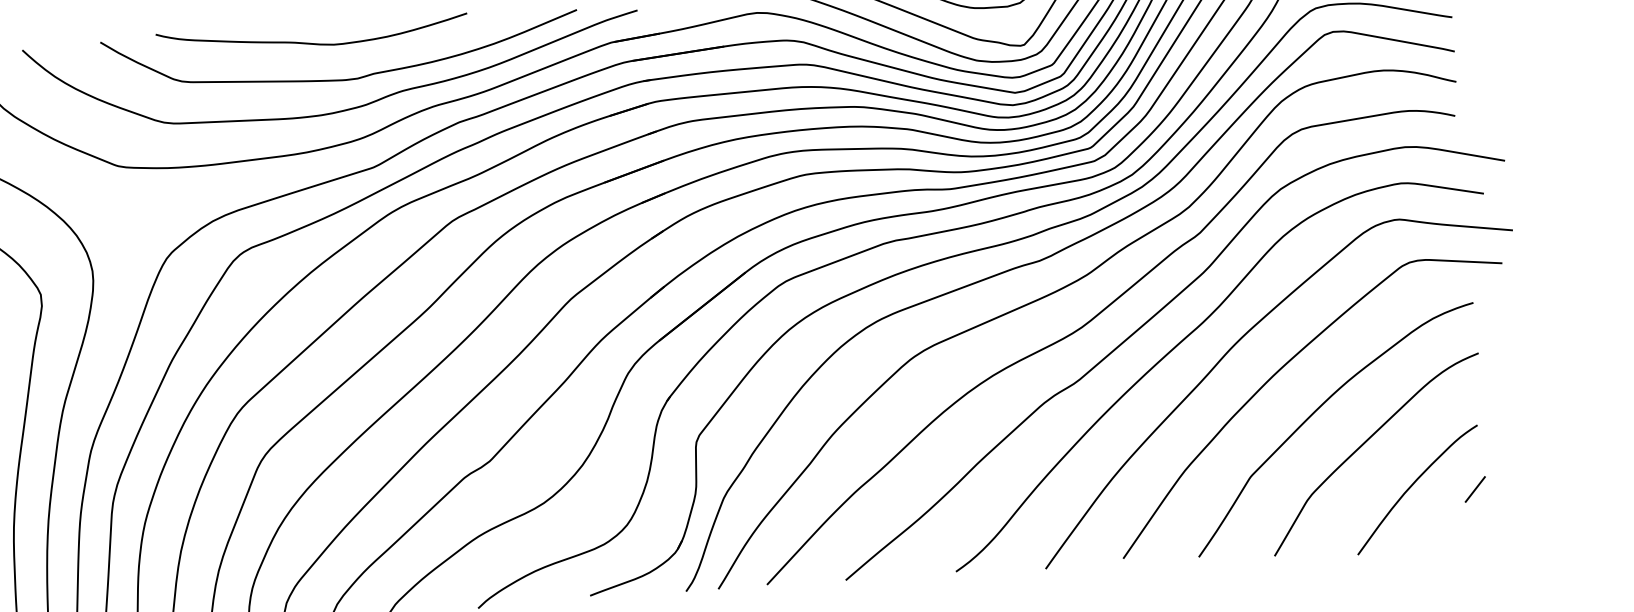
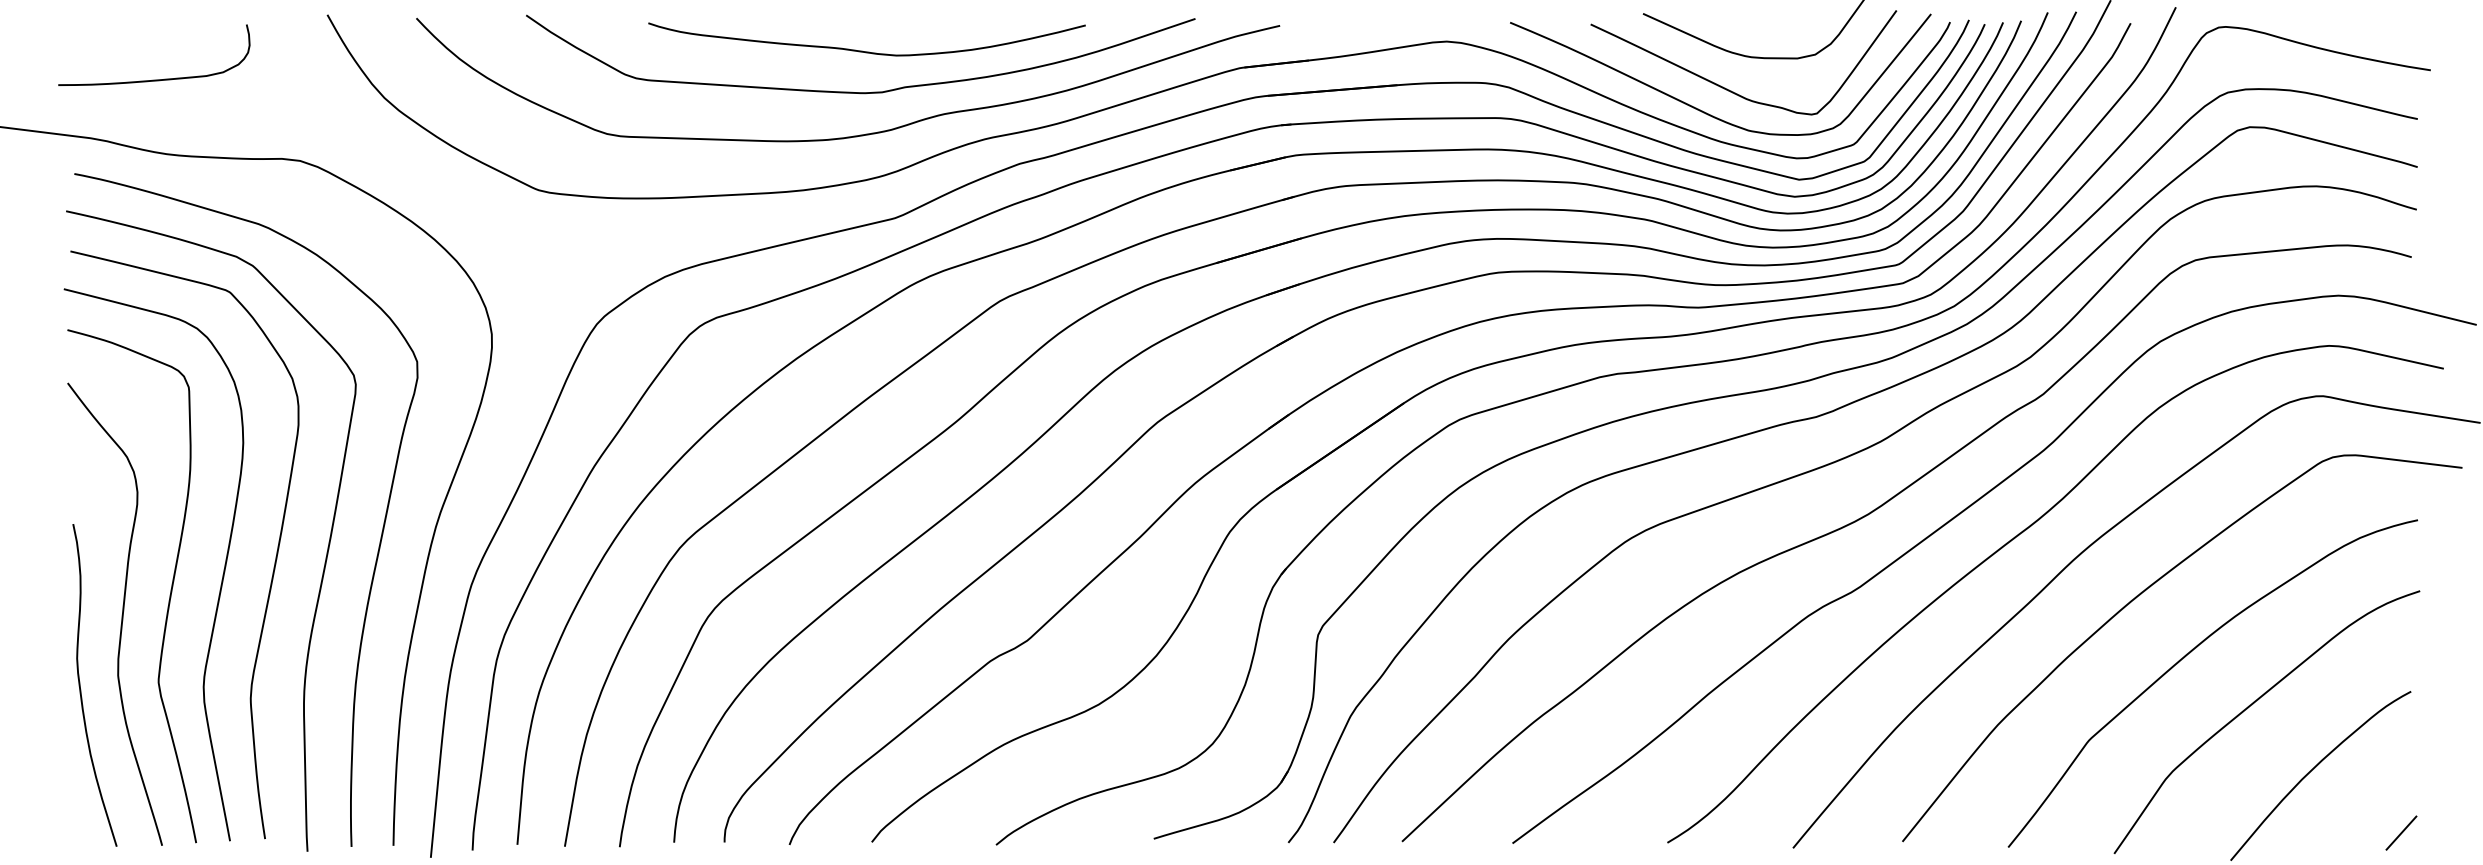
curve: (309, 42) -> (862, 50), moved
line: (1475, 489) -> (2401, 832), moved

